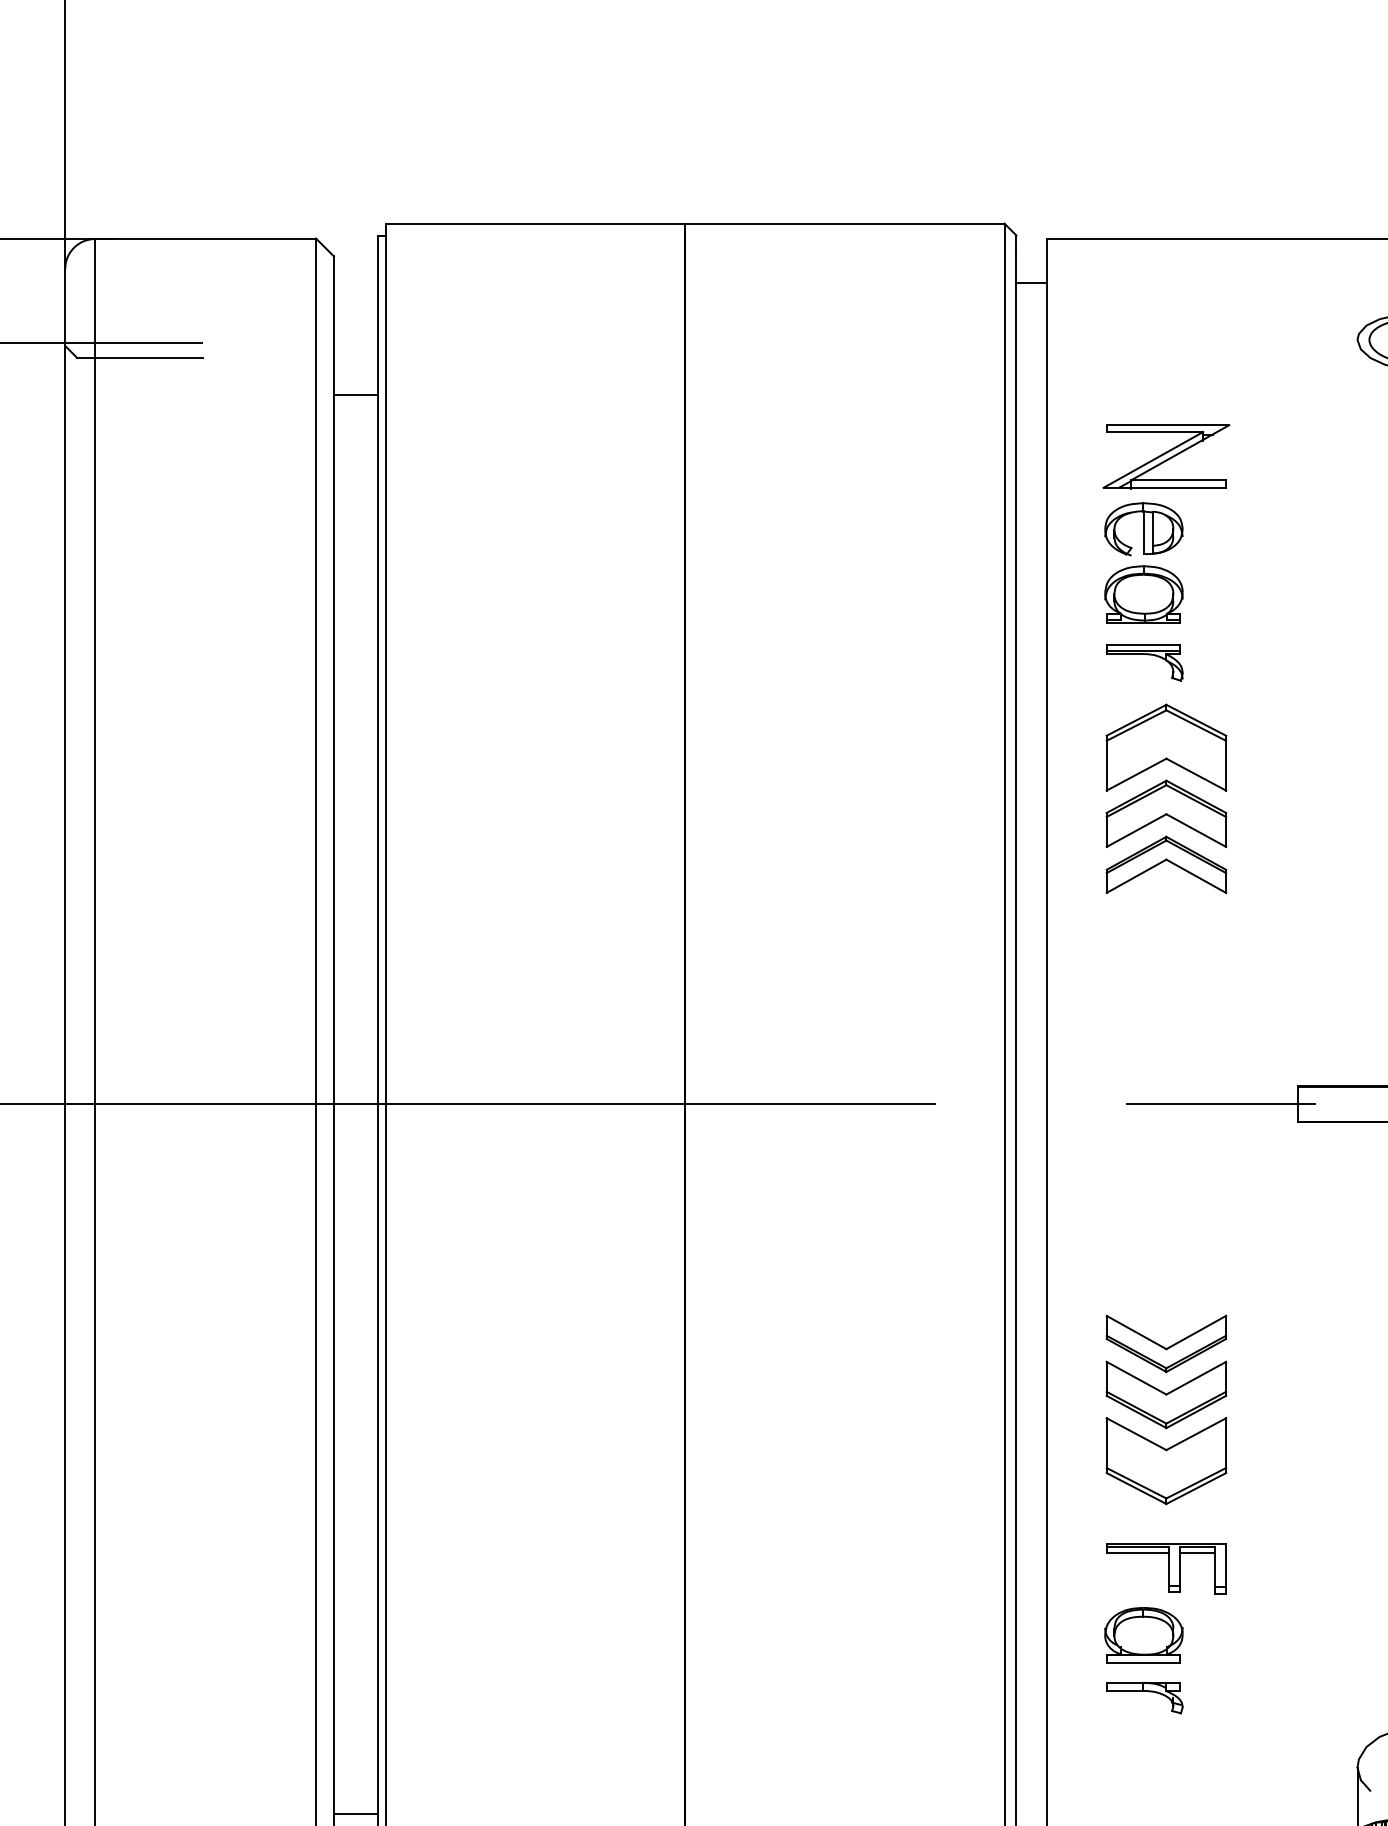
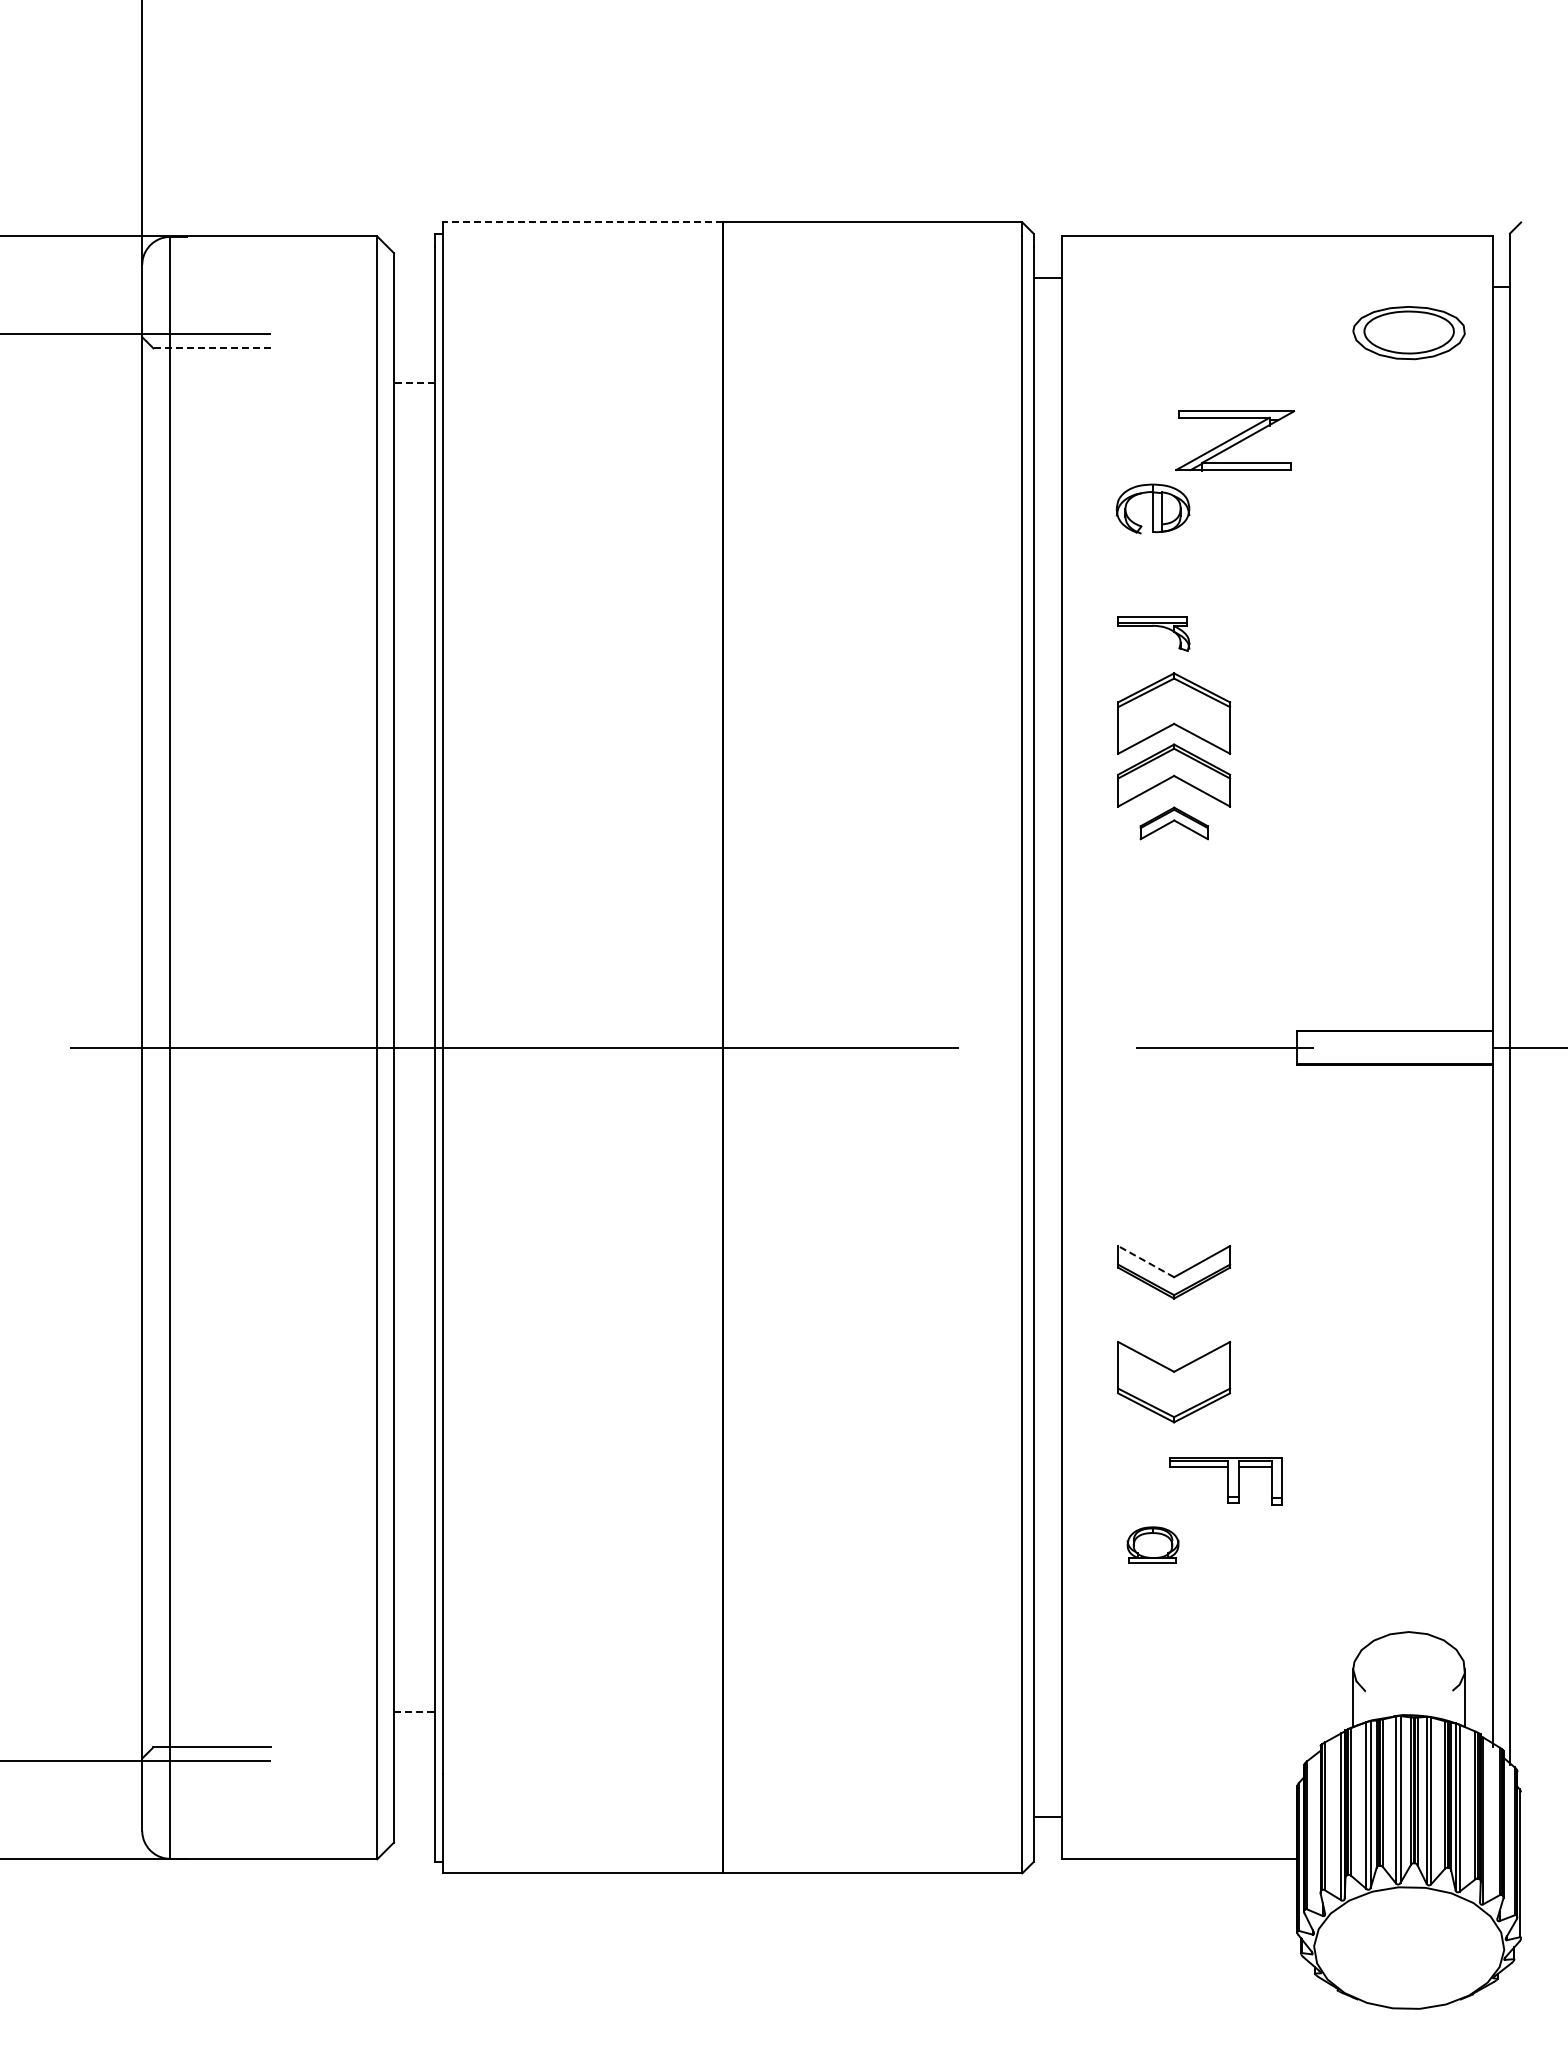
line: (536, 223) -> (583, 222), solid -> dashed
line: (140, 358) -> (212, 348), solid -> dashed
line: (354, 395) -> (413, 383), solid -> dashed
part: (1166, 456) -> (1235, 440), moved
part: (1143, 593) -> (1152, 569), removed
part: (1166, 864) -> (1174, 823), size x0.6
line: (1135, 1332) -> (1145, 1261), solid -> dashed
part: (1166, 1395) -> (1174, 1320), removed
part: (1165, 1569) -> (1225, 1481), moved
part: (1143, 1634) -> (1152, 1544), size x0.7
part: (1144, 1698) -> (1153, 1604), removed
line: (355, 1813) -> (414, 1712), solid -> dashed

